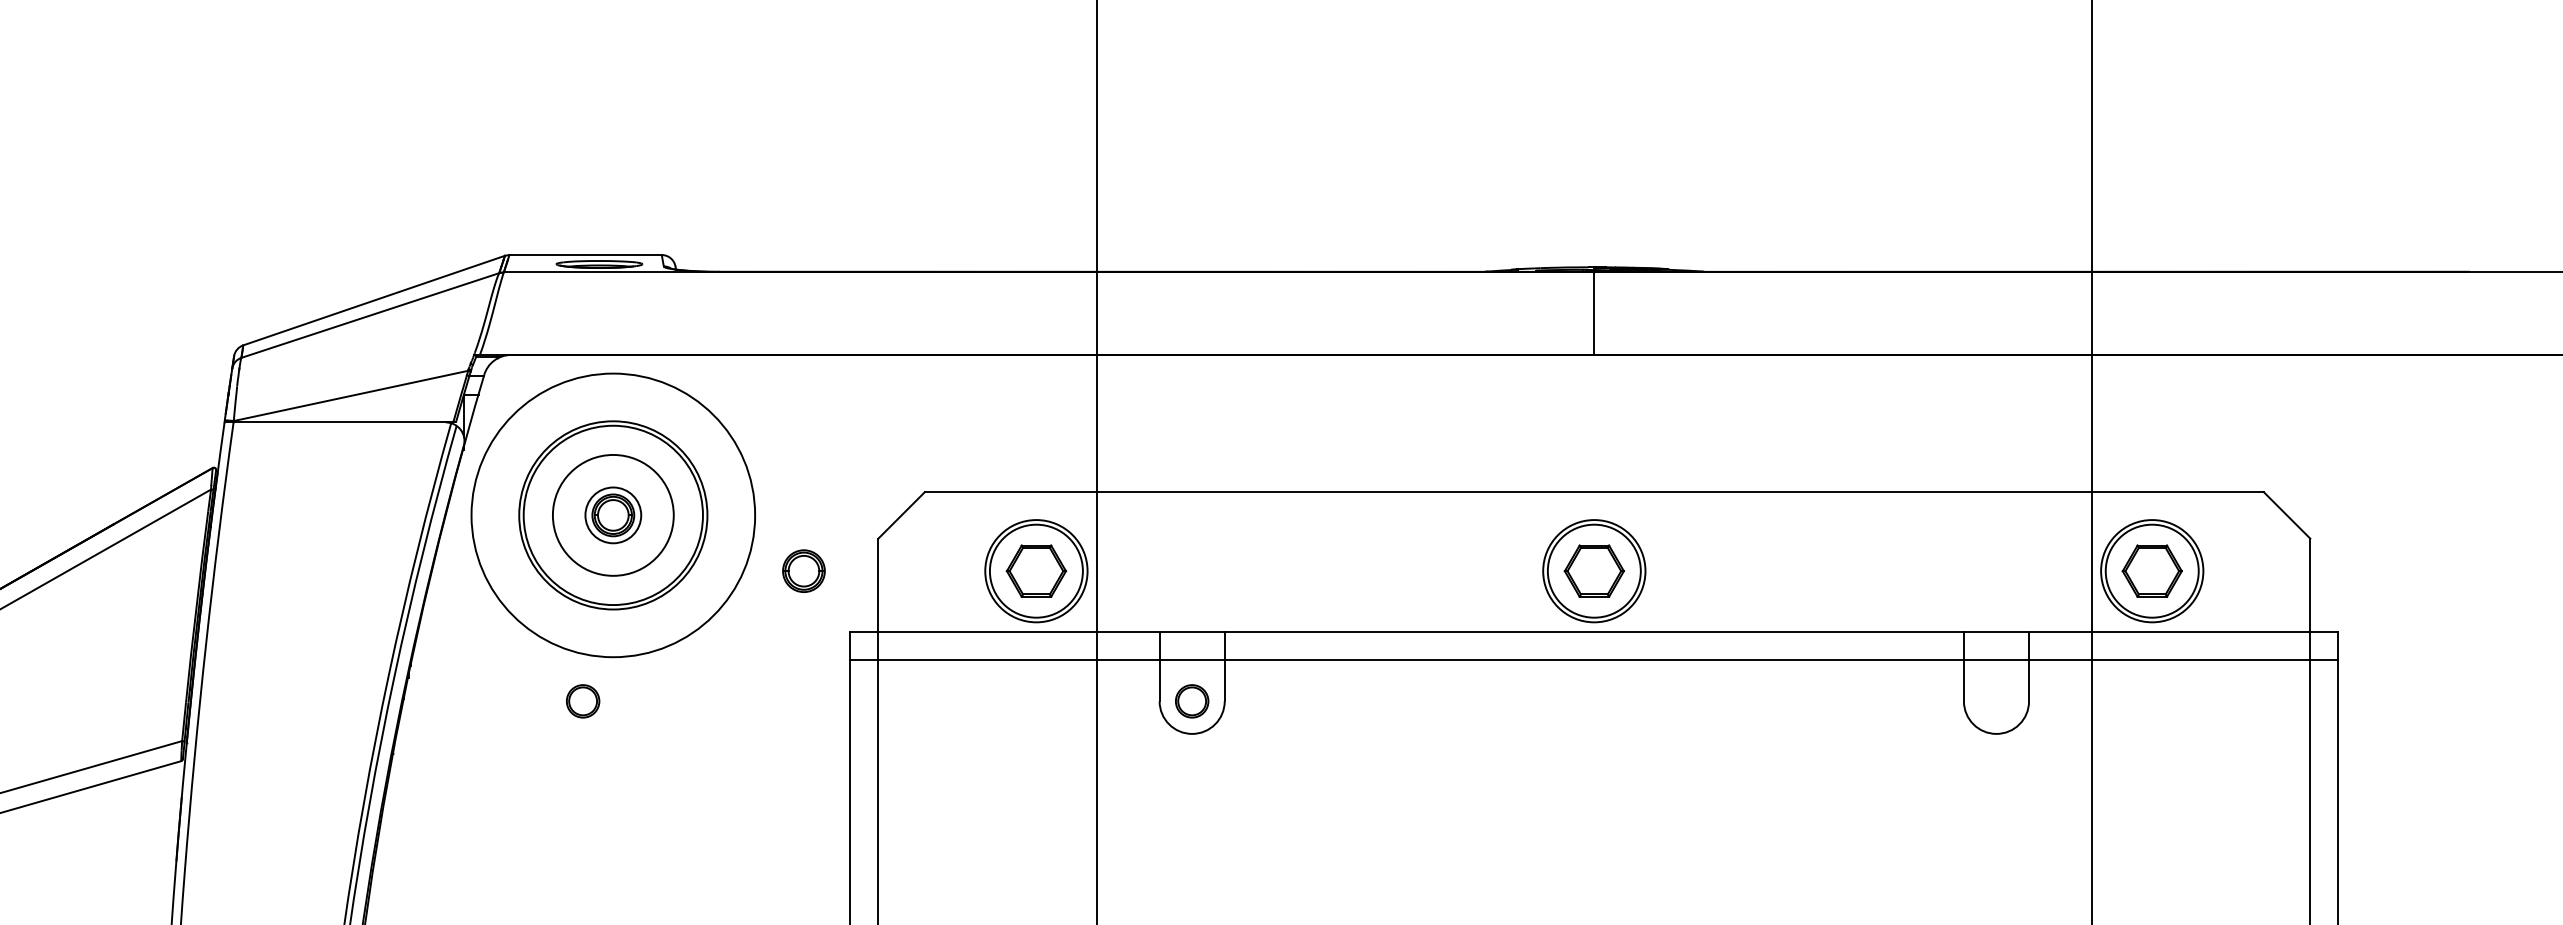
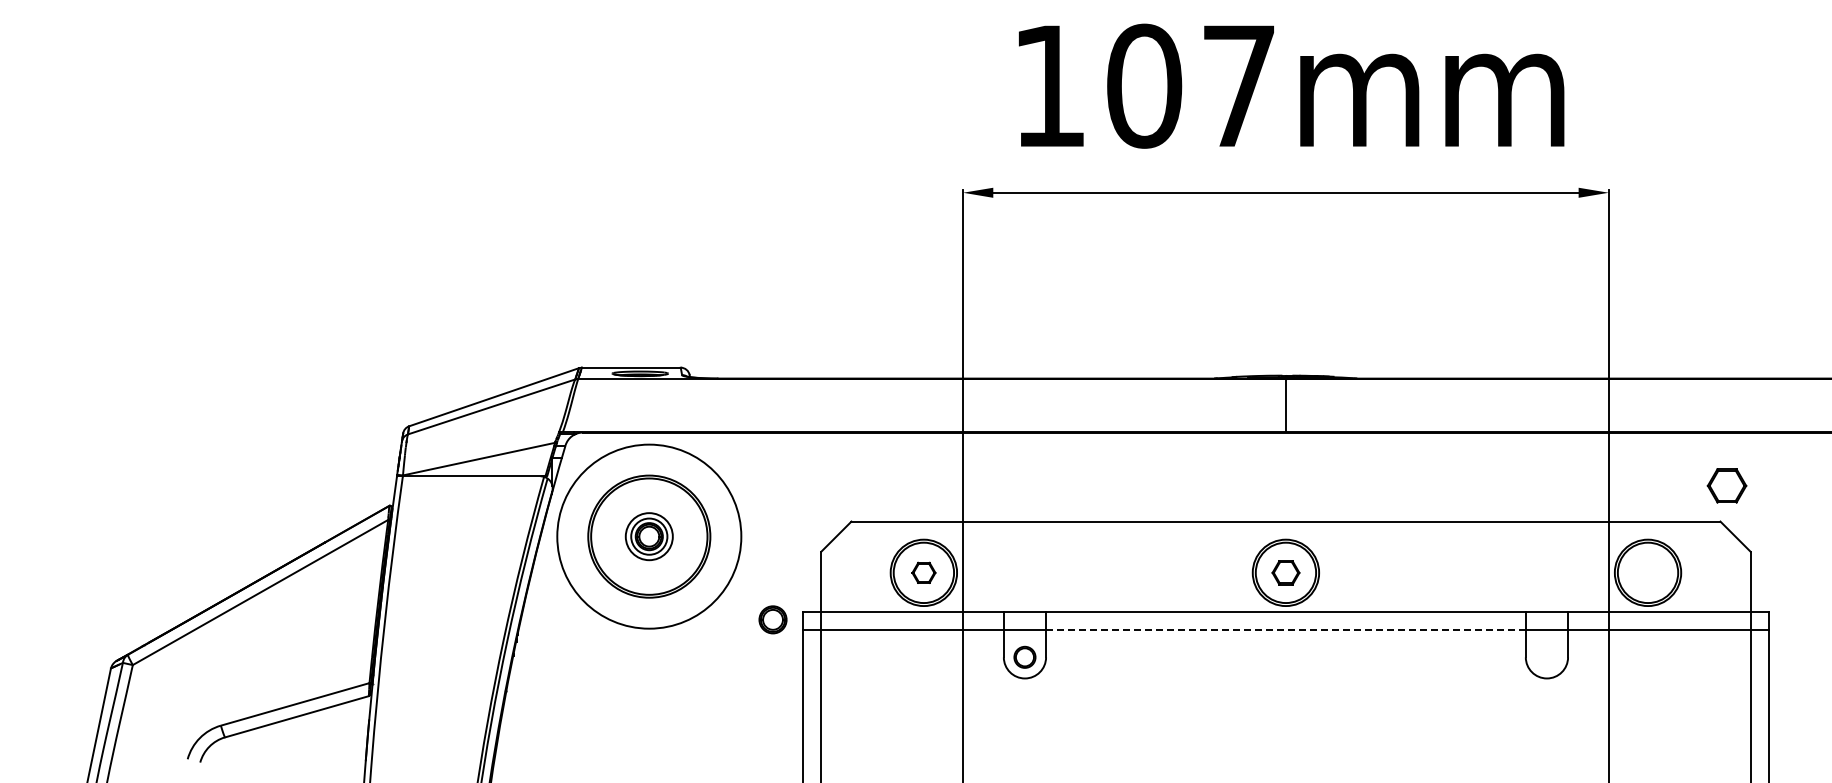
circle: (613, 515) -> (649, 536), size x0.6
part: (803, 570) -> (772, 619), moved
part: (1035, 570) -> (923, 572), size x0.6
part: (1593, 570) -> (1285, 572), size x0.7
part: (2151, 570) -> (1726, 485), moved
line: (1593, 659) -> (1285, 630), solid -> dashed
part: (582, 700) -> (629, 656), removed

